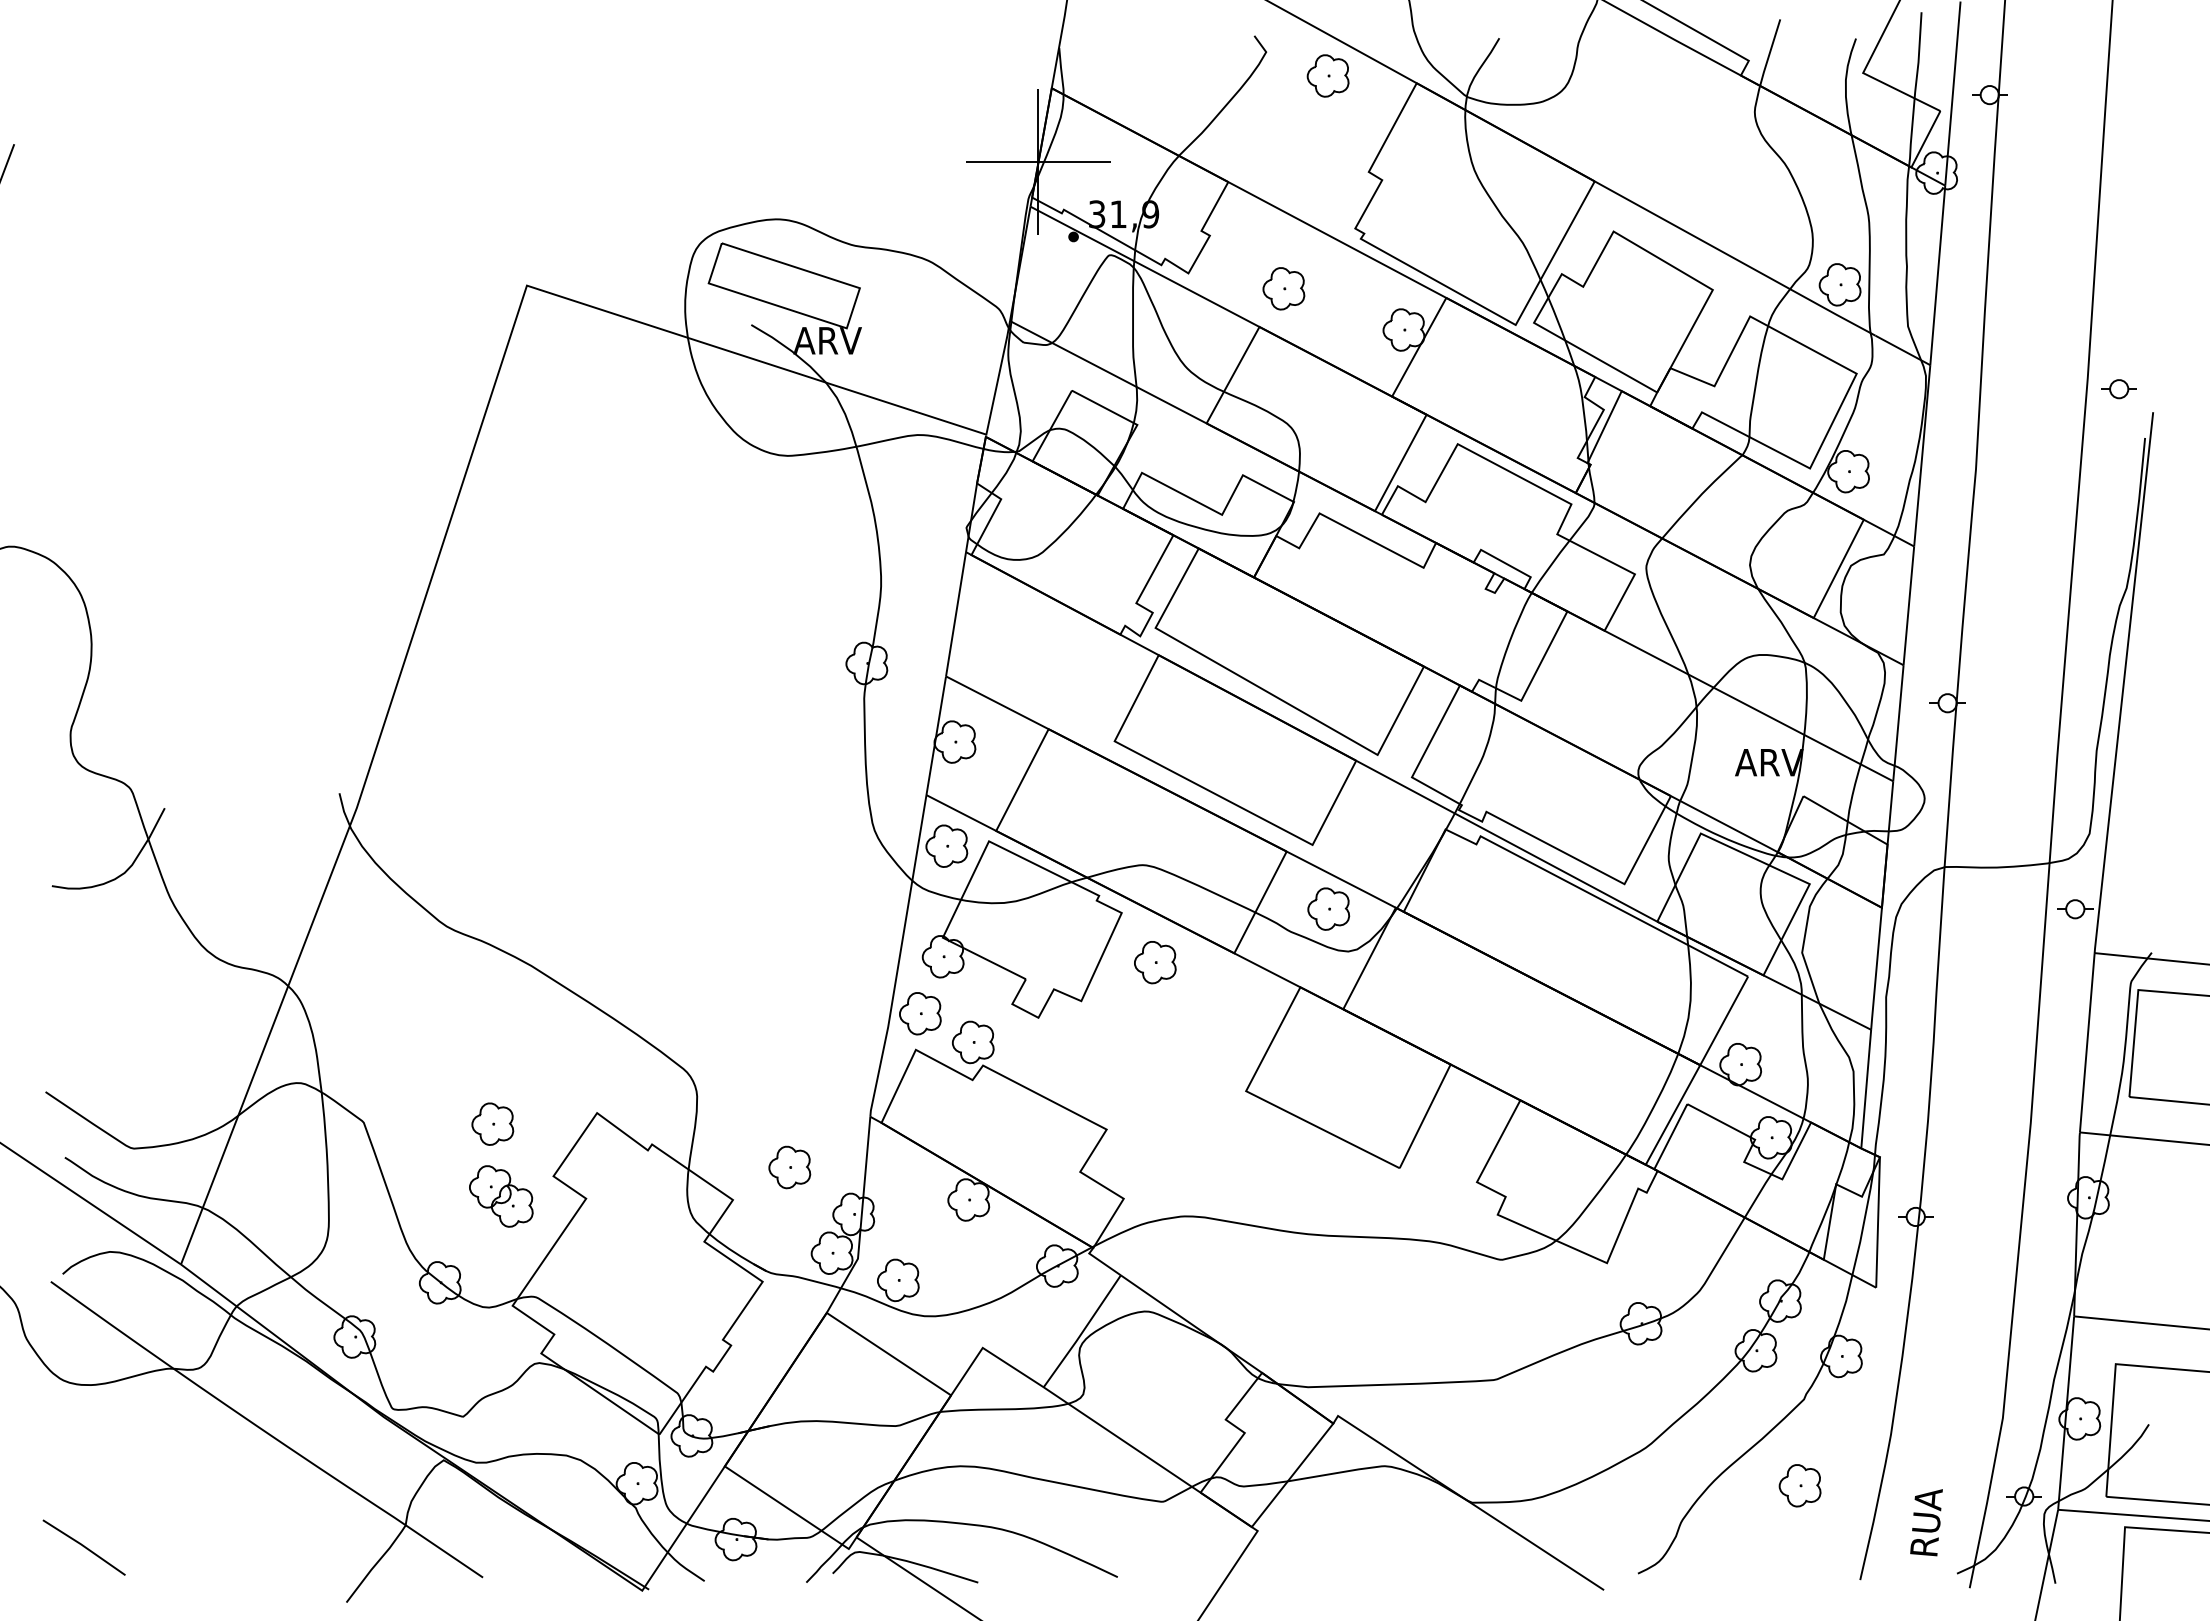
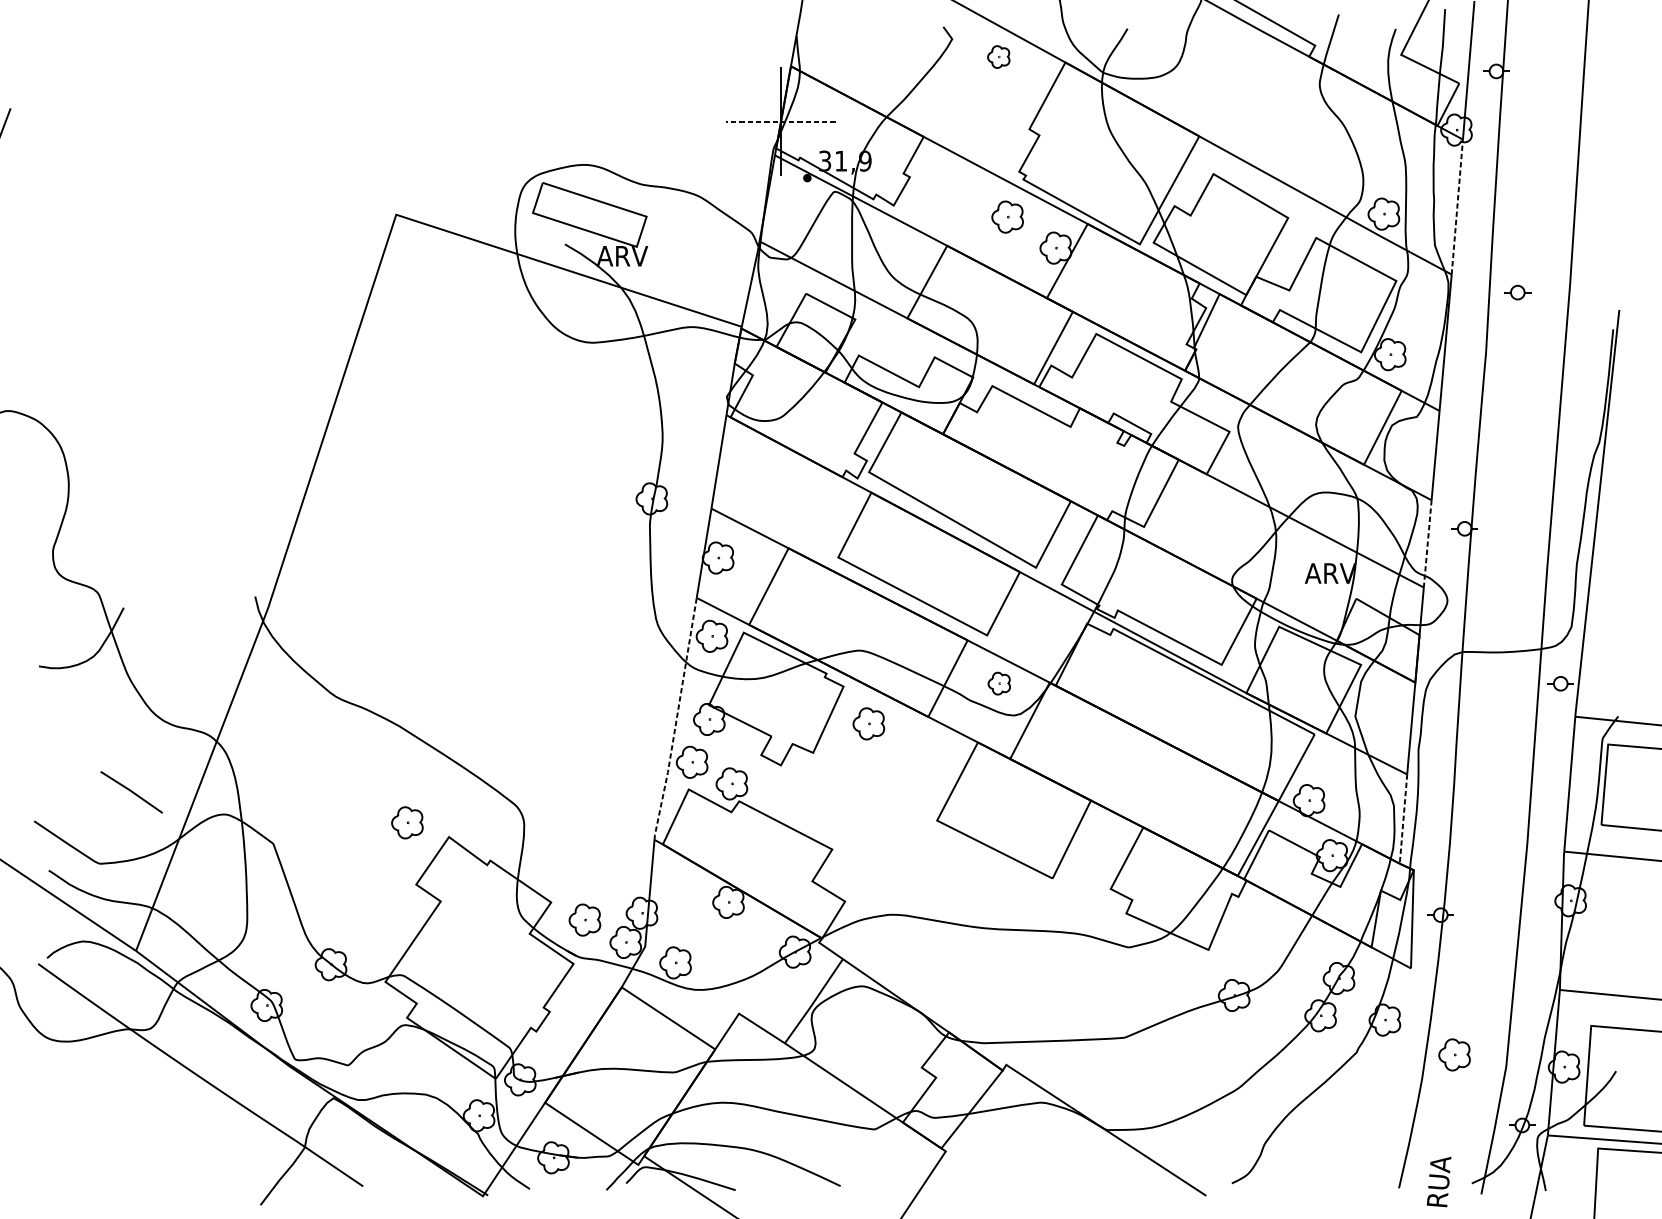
part: (1327, 75) -> (998, 56), size x0.7
line: (1038, 161) -> (780, 121), solid -> dashed
line: (1937, 274) -> (1457, 206), solid -> dashed
part: (1283, 288) -> (1007, 216), moved
part: (2118, 389) -> (1517, 292), moved
line: (1898, 723) -> (1427, 544), solid -> dashed
part: (1328, 908) -> (999, 683), size x0.7
line: (899, 957) -> (676, 720), solid -> dashed
line: (1866, 1089) -> (1403, 819), solid -> dashed
part: (492, 1123) -> (407, 822), moved
part: (789, 1167) -> (584, 920), moved
part: (501, 1196) -> (377, 899), removed
part: (1799, 1485) -> (1454, 1054), moved
text: (1926, 1522) -> (1439, 1181), moved
line: (83, 1547) -> (131, 792), moved

